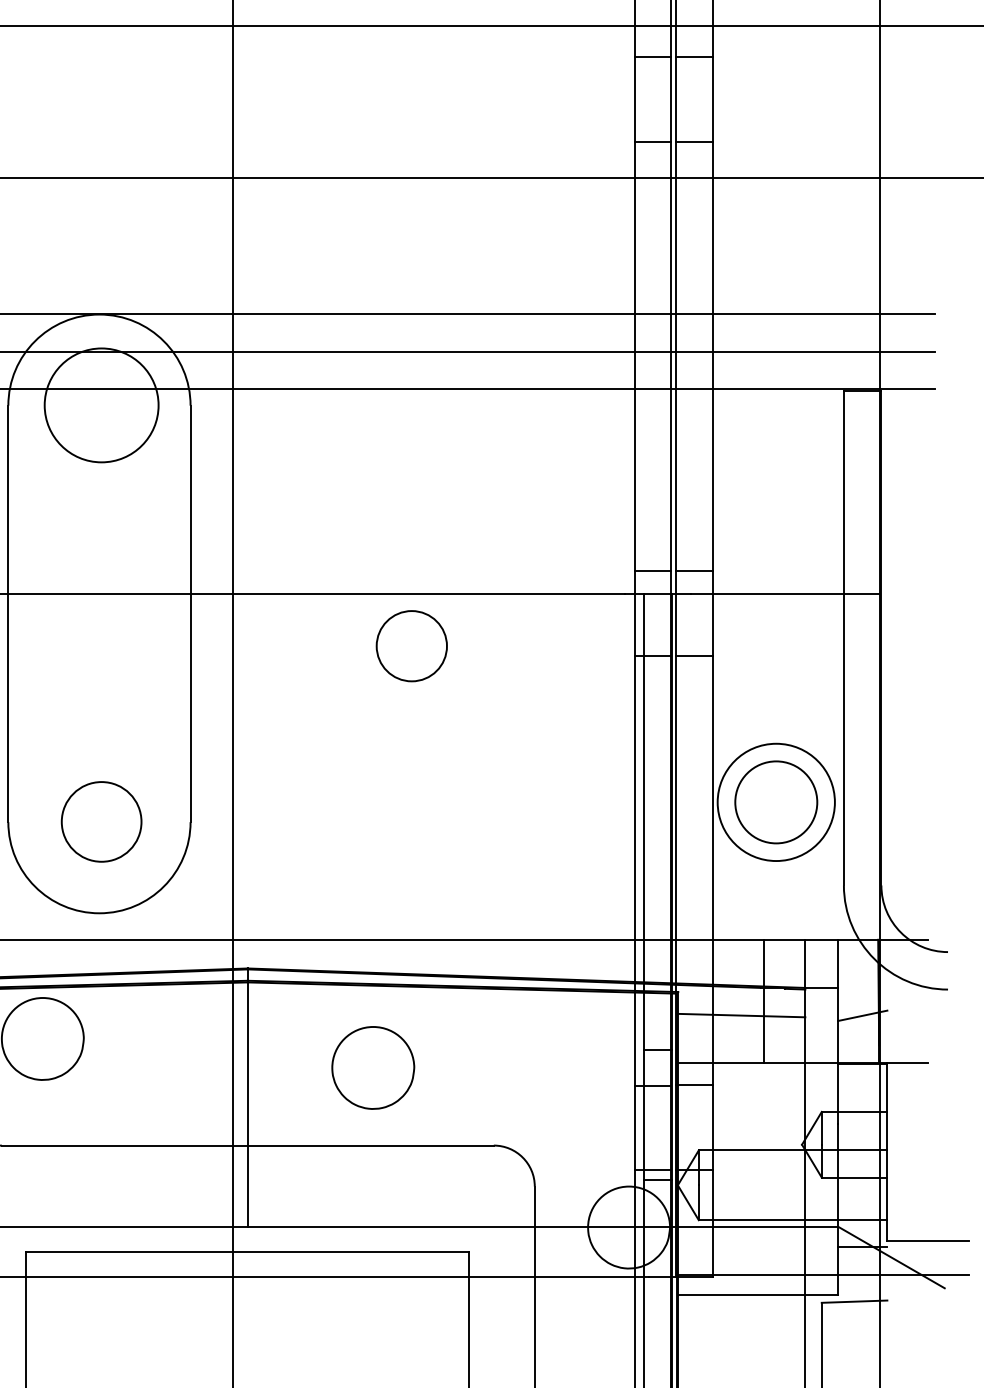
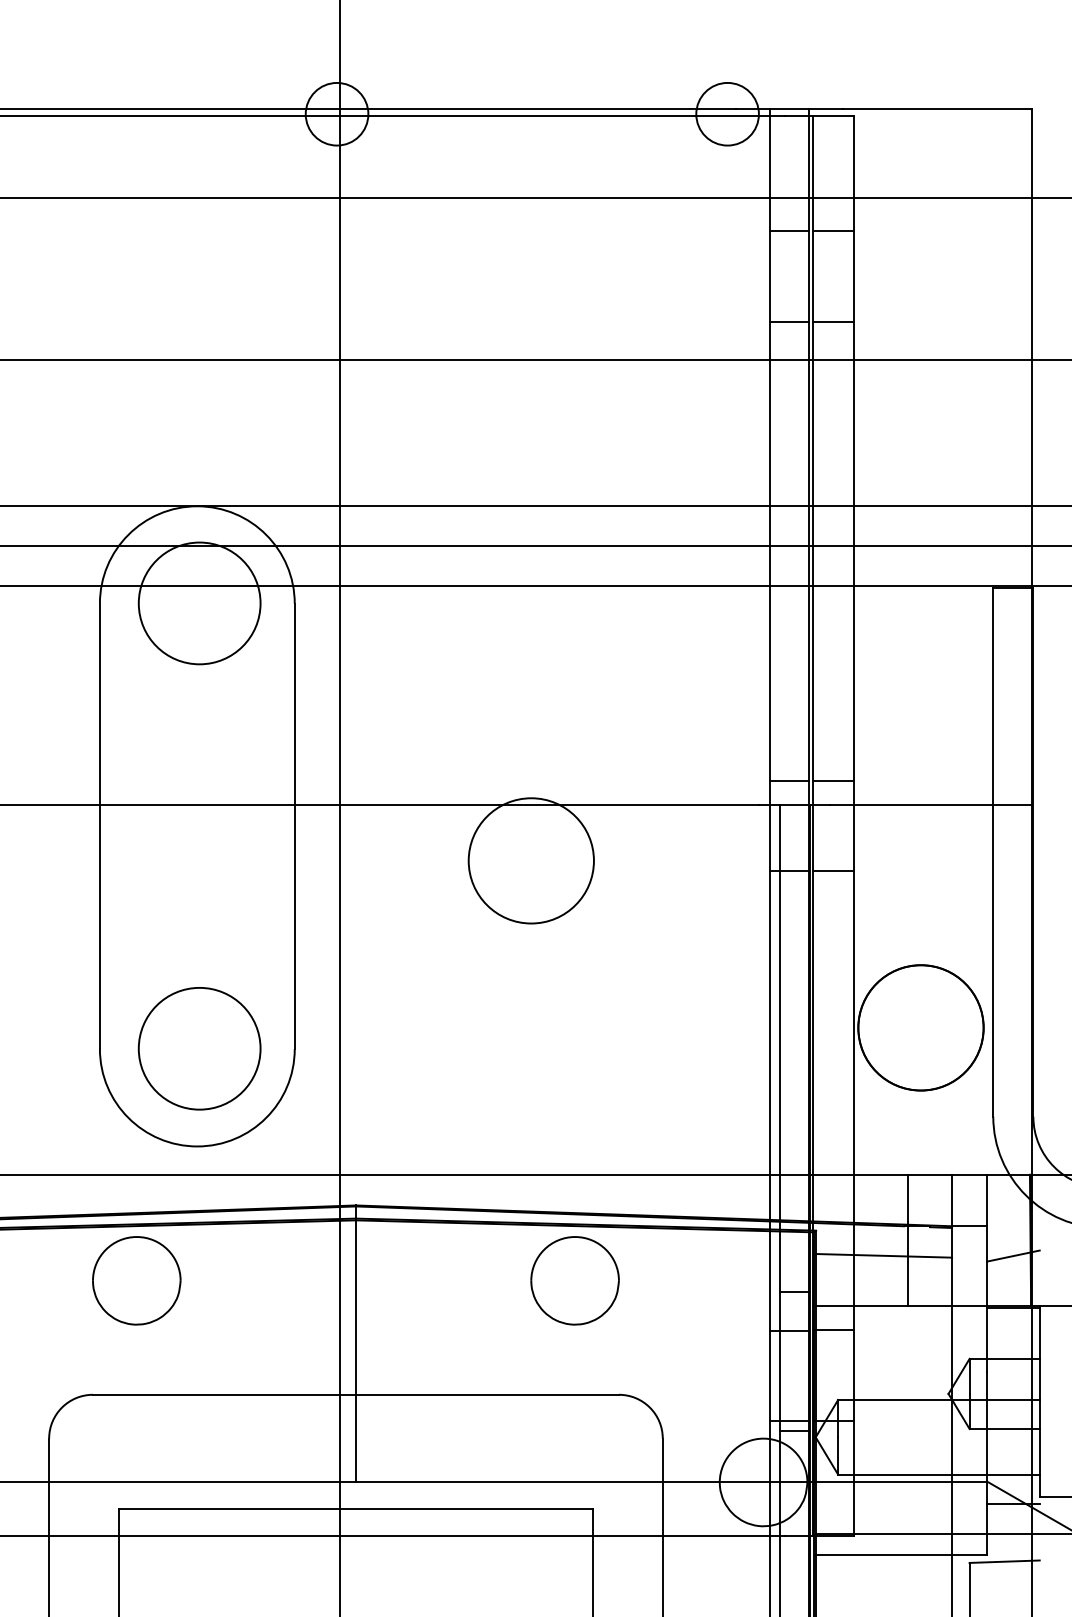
circle: (411, 645) -> (530, 860), size x1.67
circle: (775, 802) -> (920, 1027), size x1.43
circle: (101, 821) -> (199, 1048), size x1.43
part: (372, 1067) -> (574, 1280), moved

